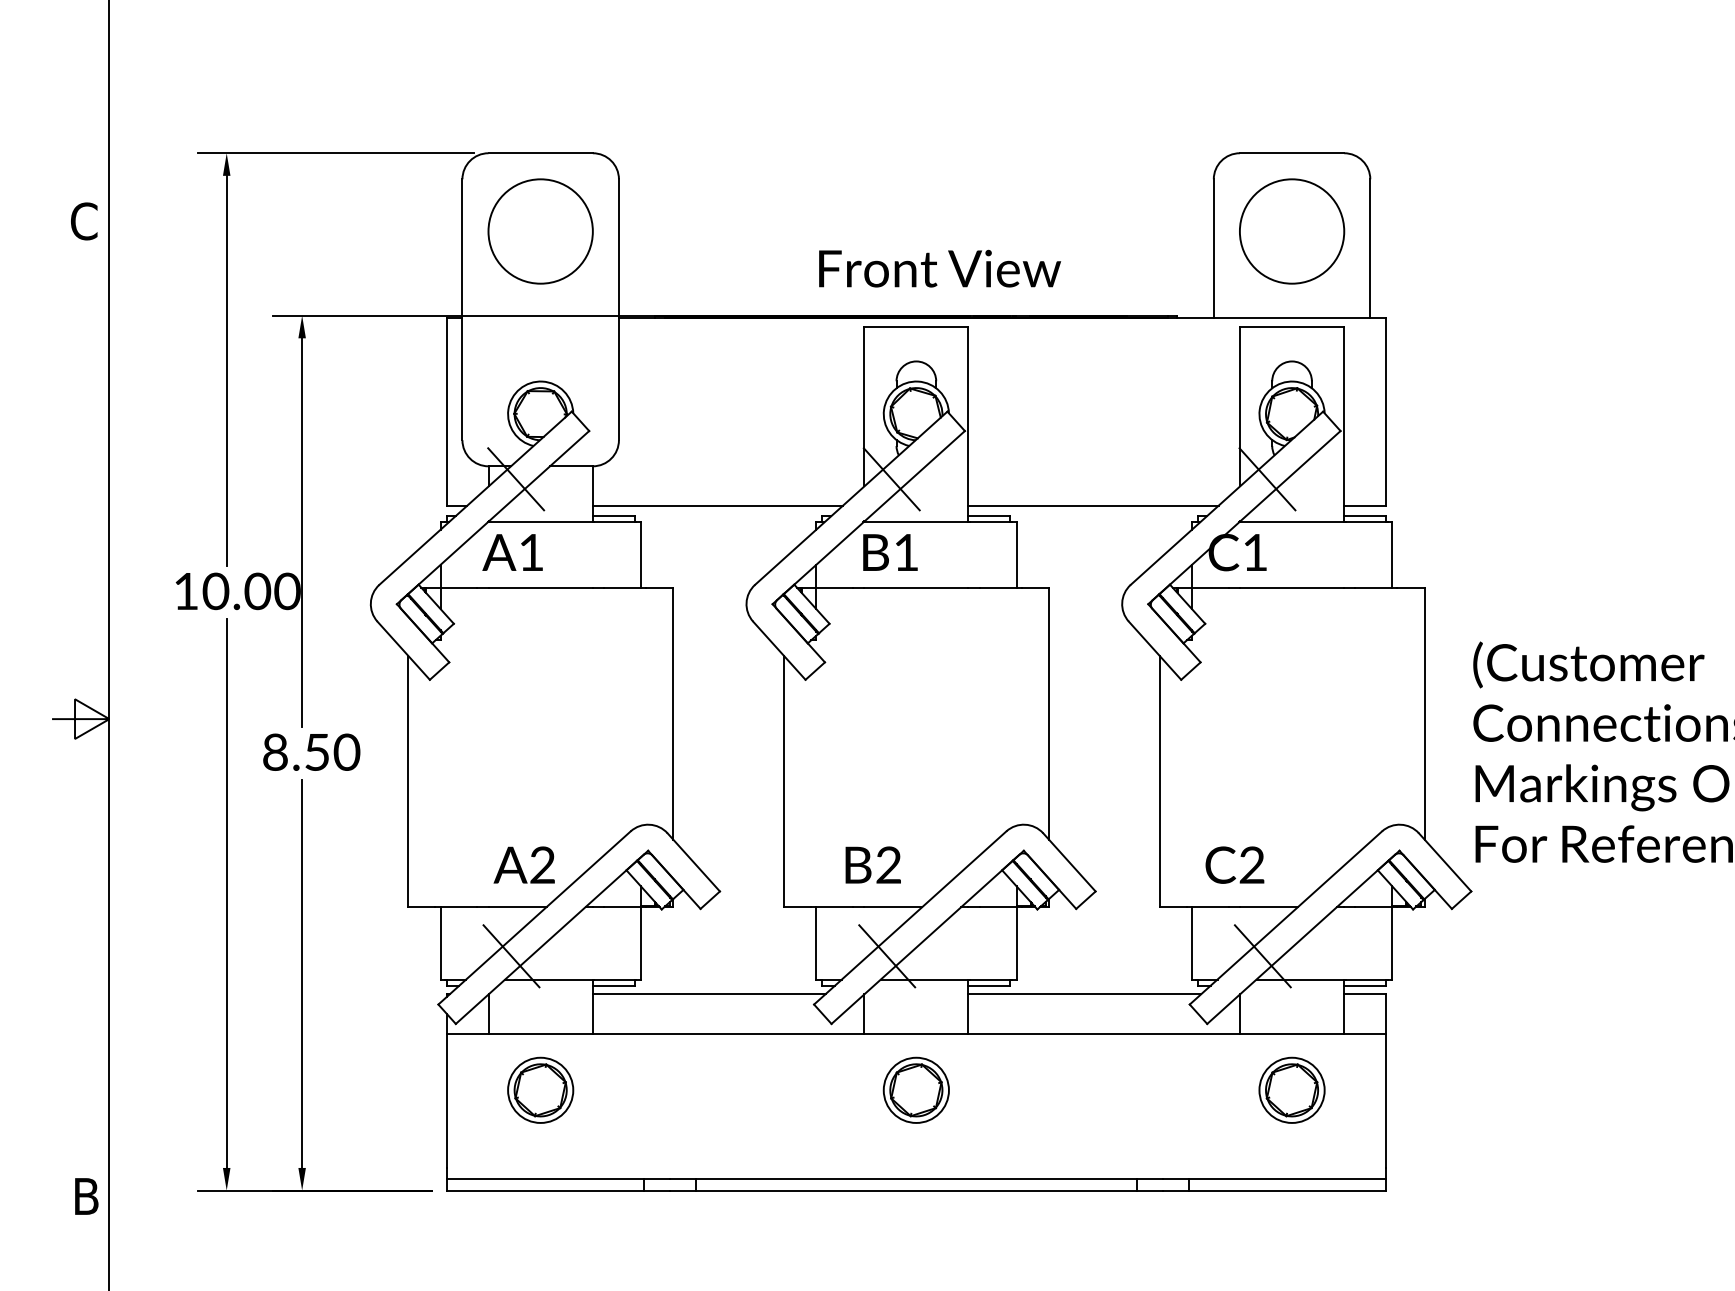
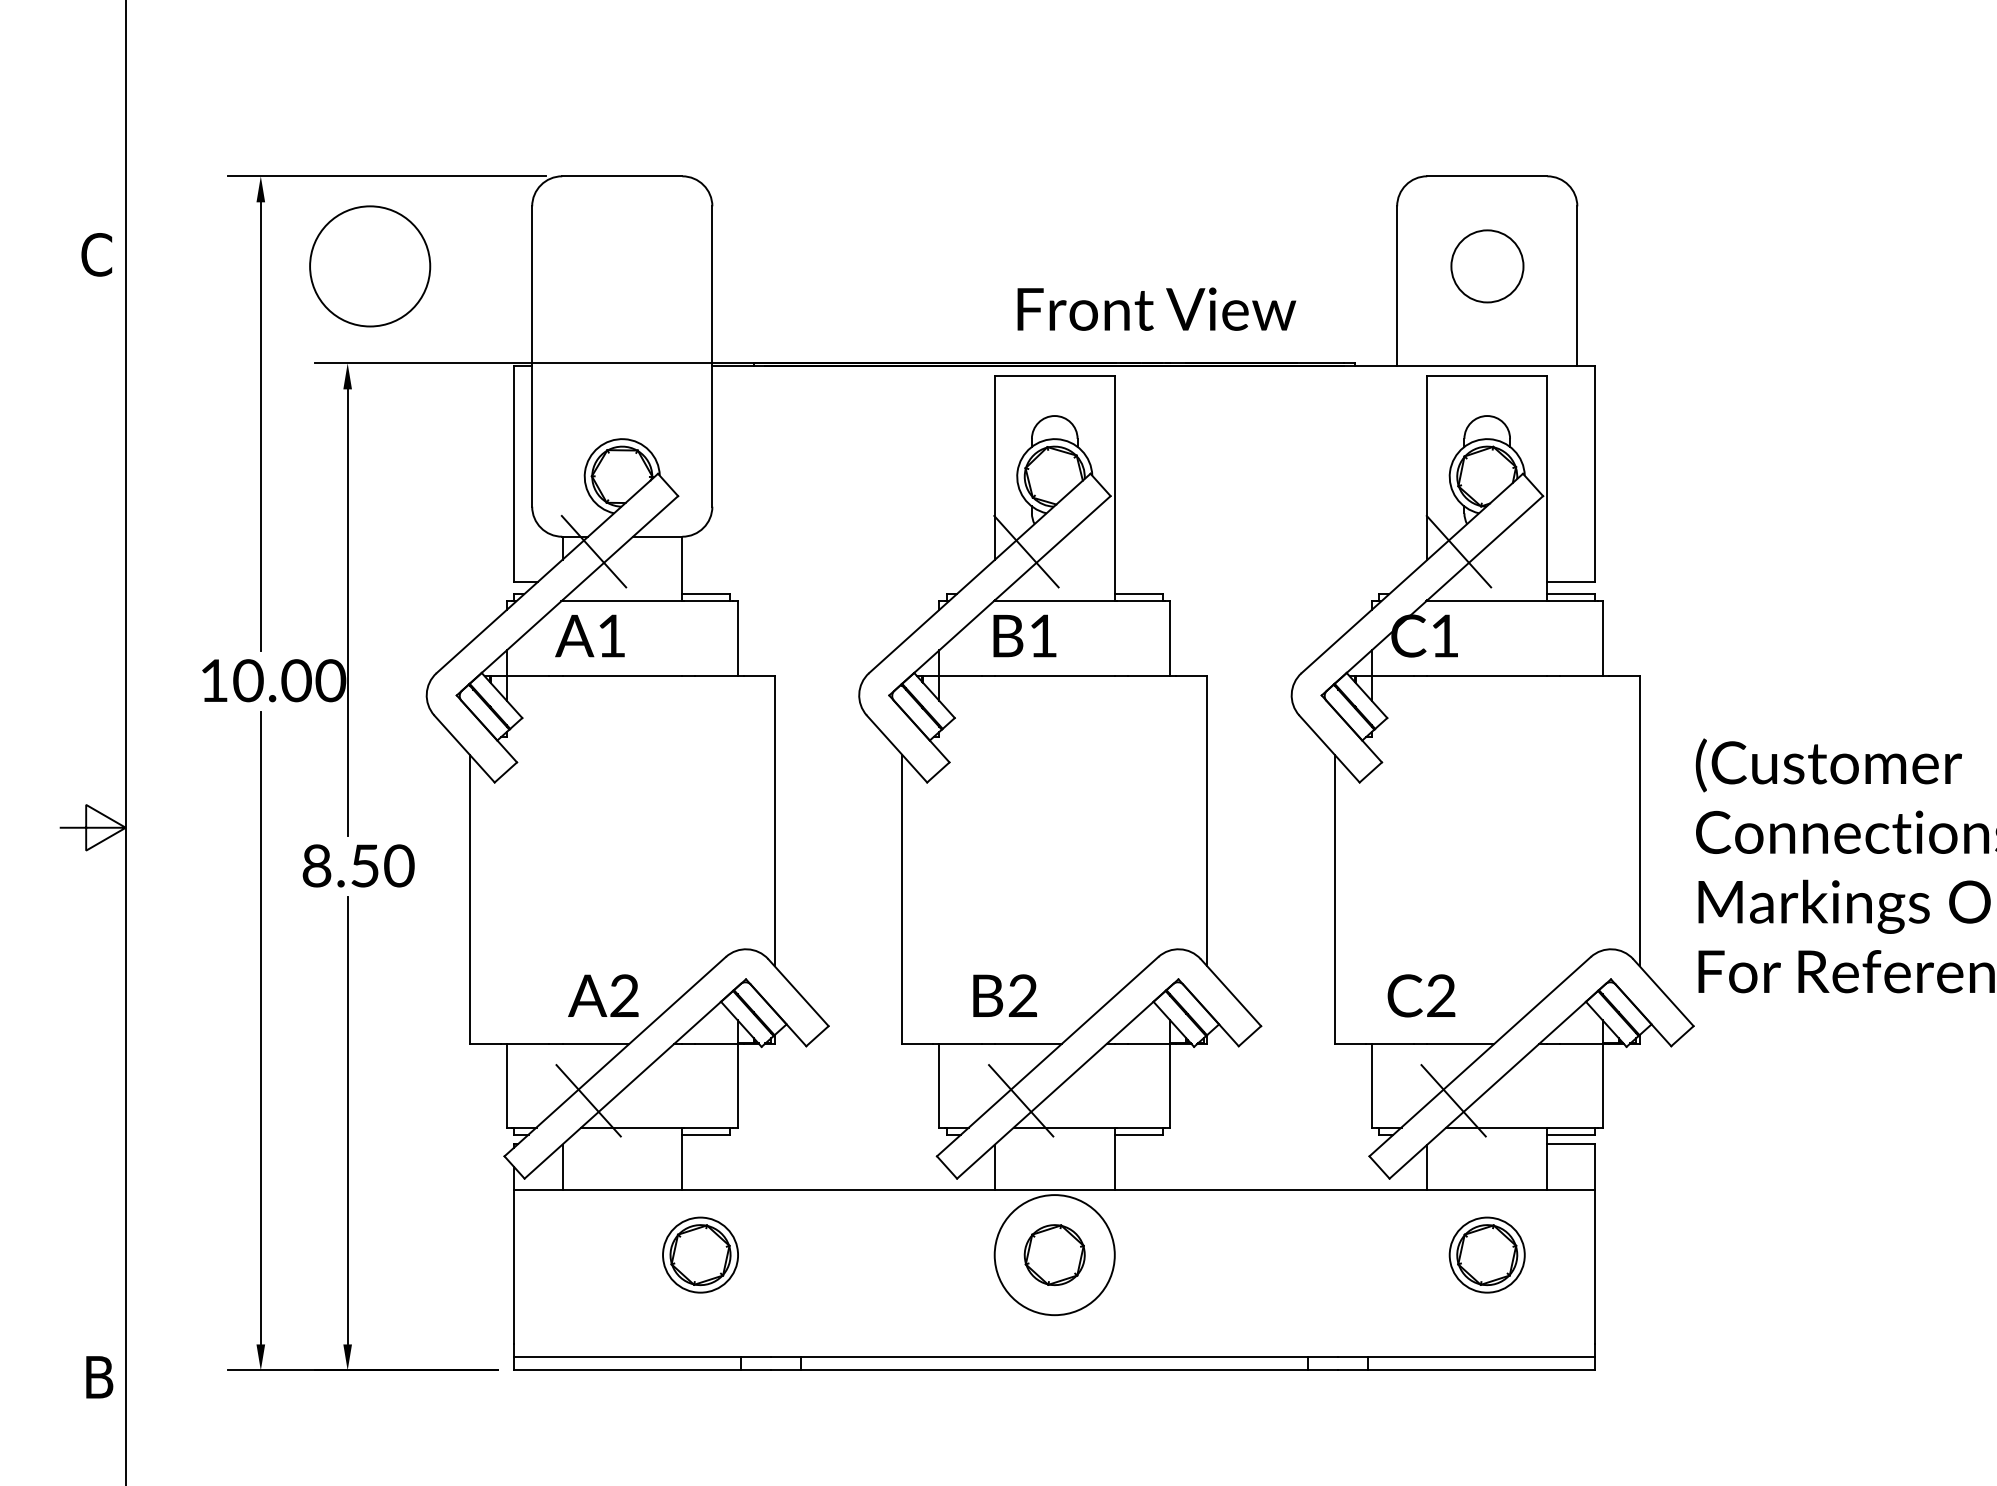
circle: (540, 231) -> (369, 266), moved
circle: (1292, 231) -> (1487, 266), size x0.6
text: (940, 268) -> (1157, 308), moved
line: (717, 505) -> (825, 581), removed
line: (1093, 505) -> (1258, 581), removed
line: (708, 994) -> (815, 1144), removed
line: (1084, 994) -> (1248, 1144), removed
part: (540, 1089) -> (700, 1254), moved
circle: (915, 1089) -> (1053, 1254), size x1.6

